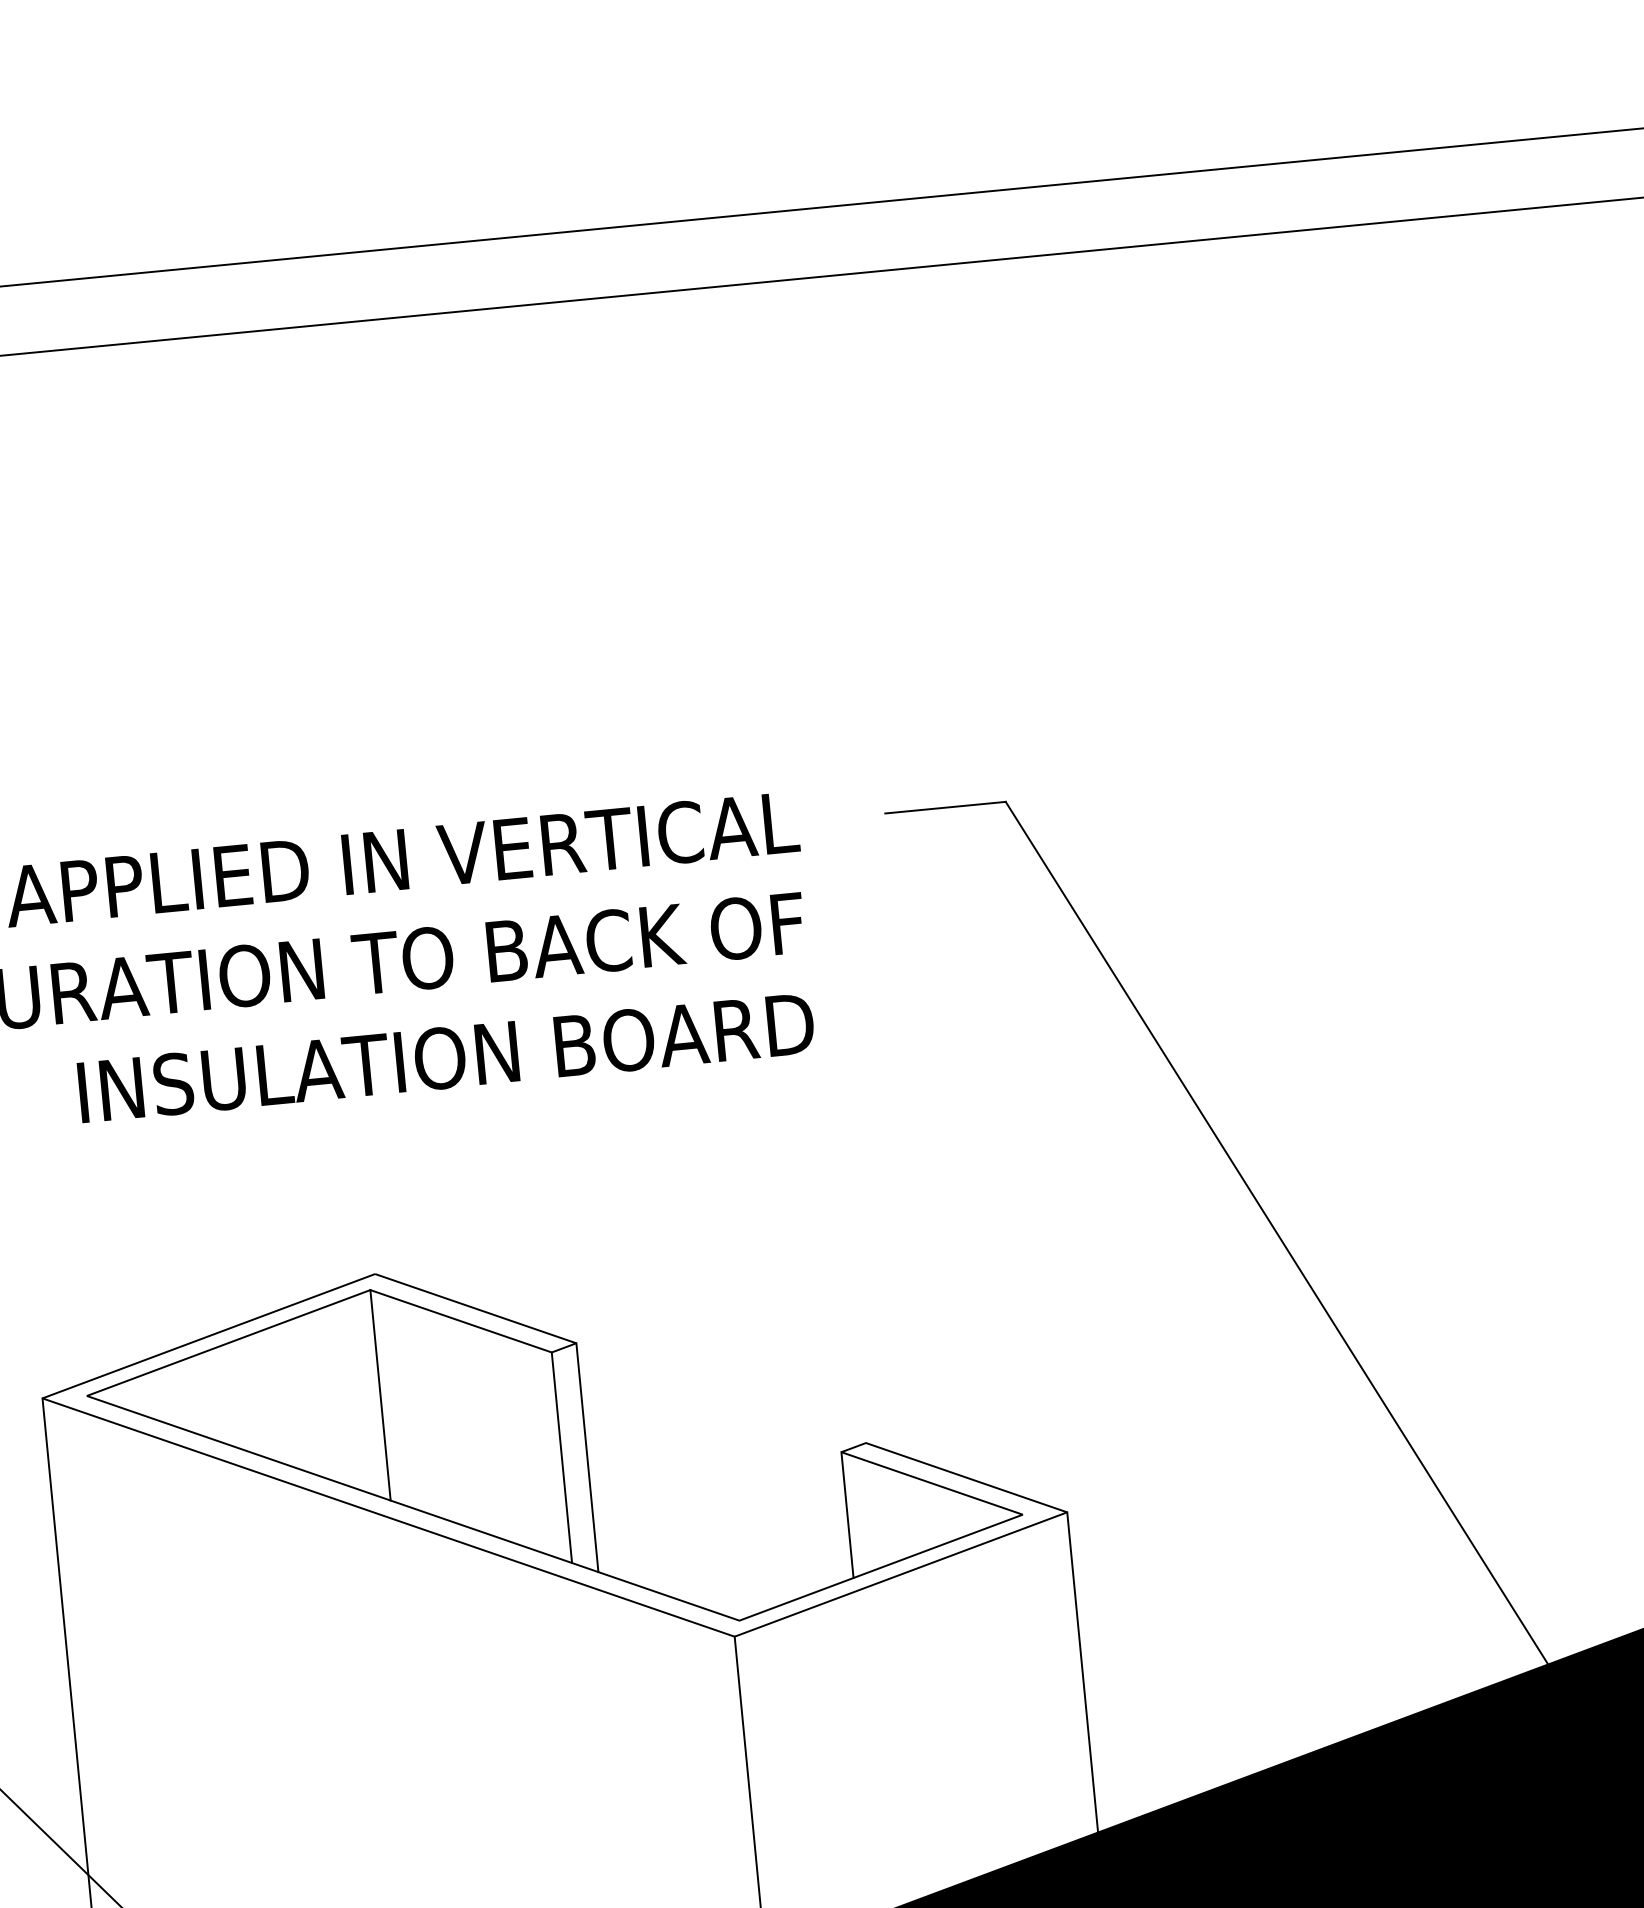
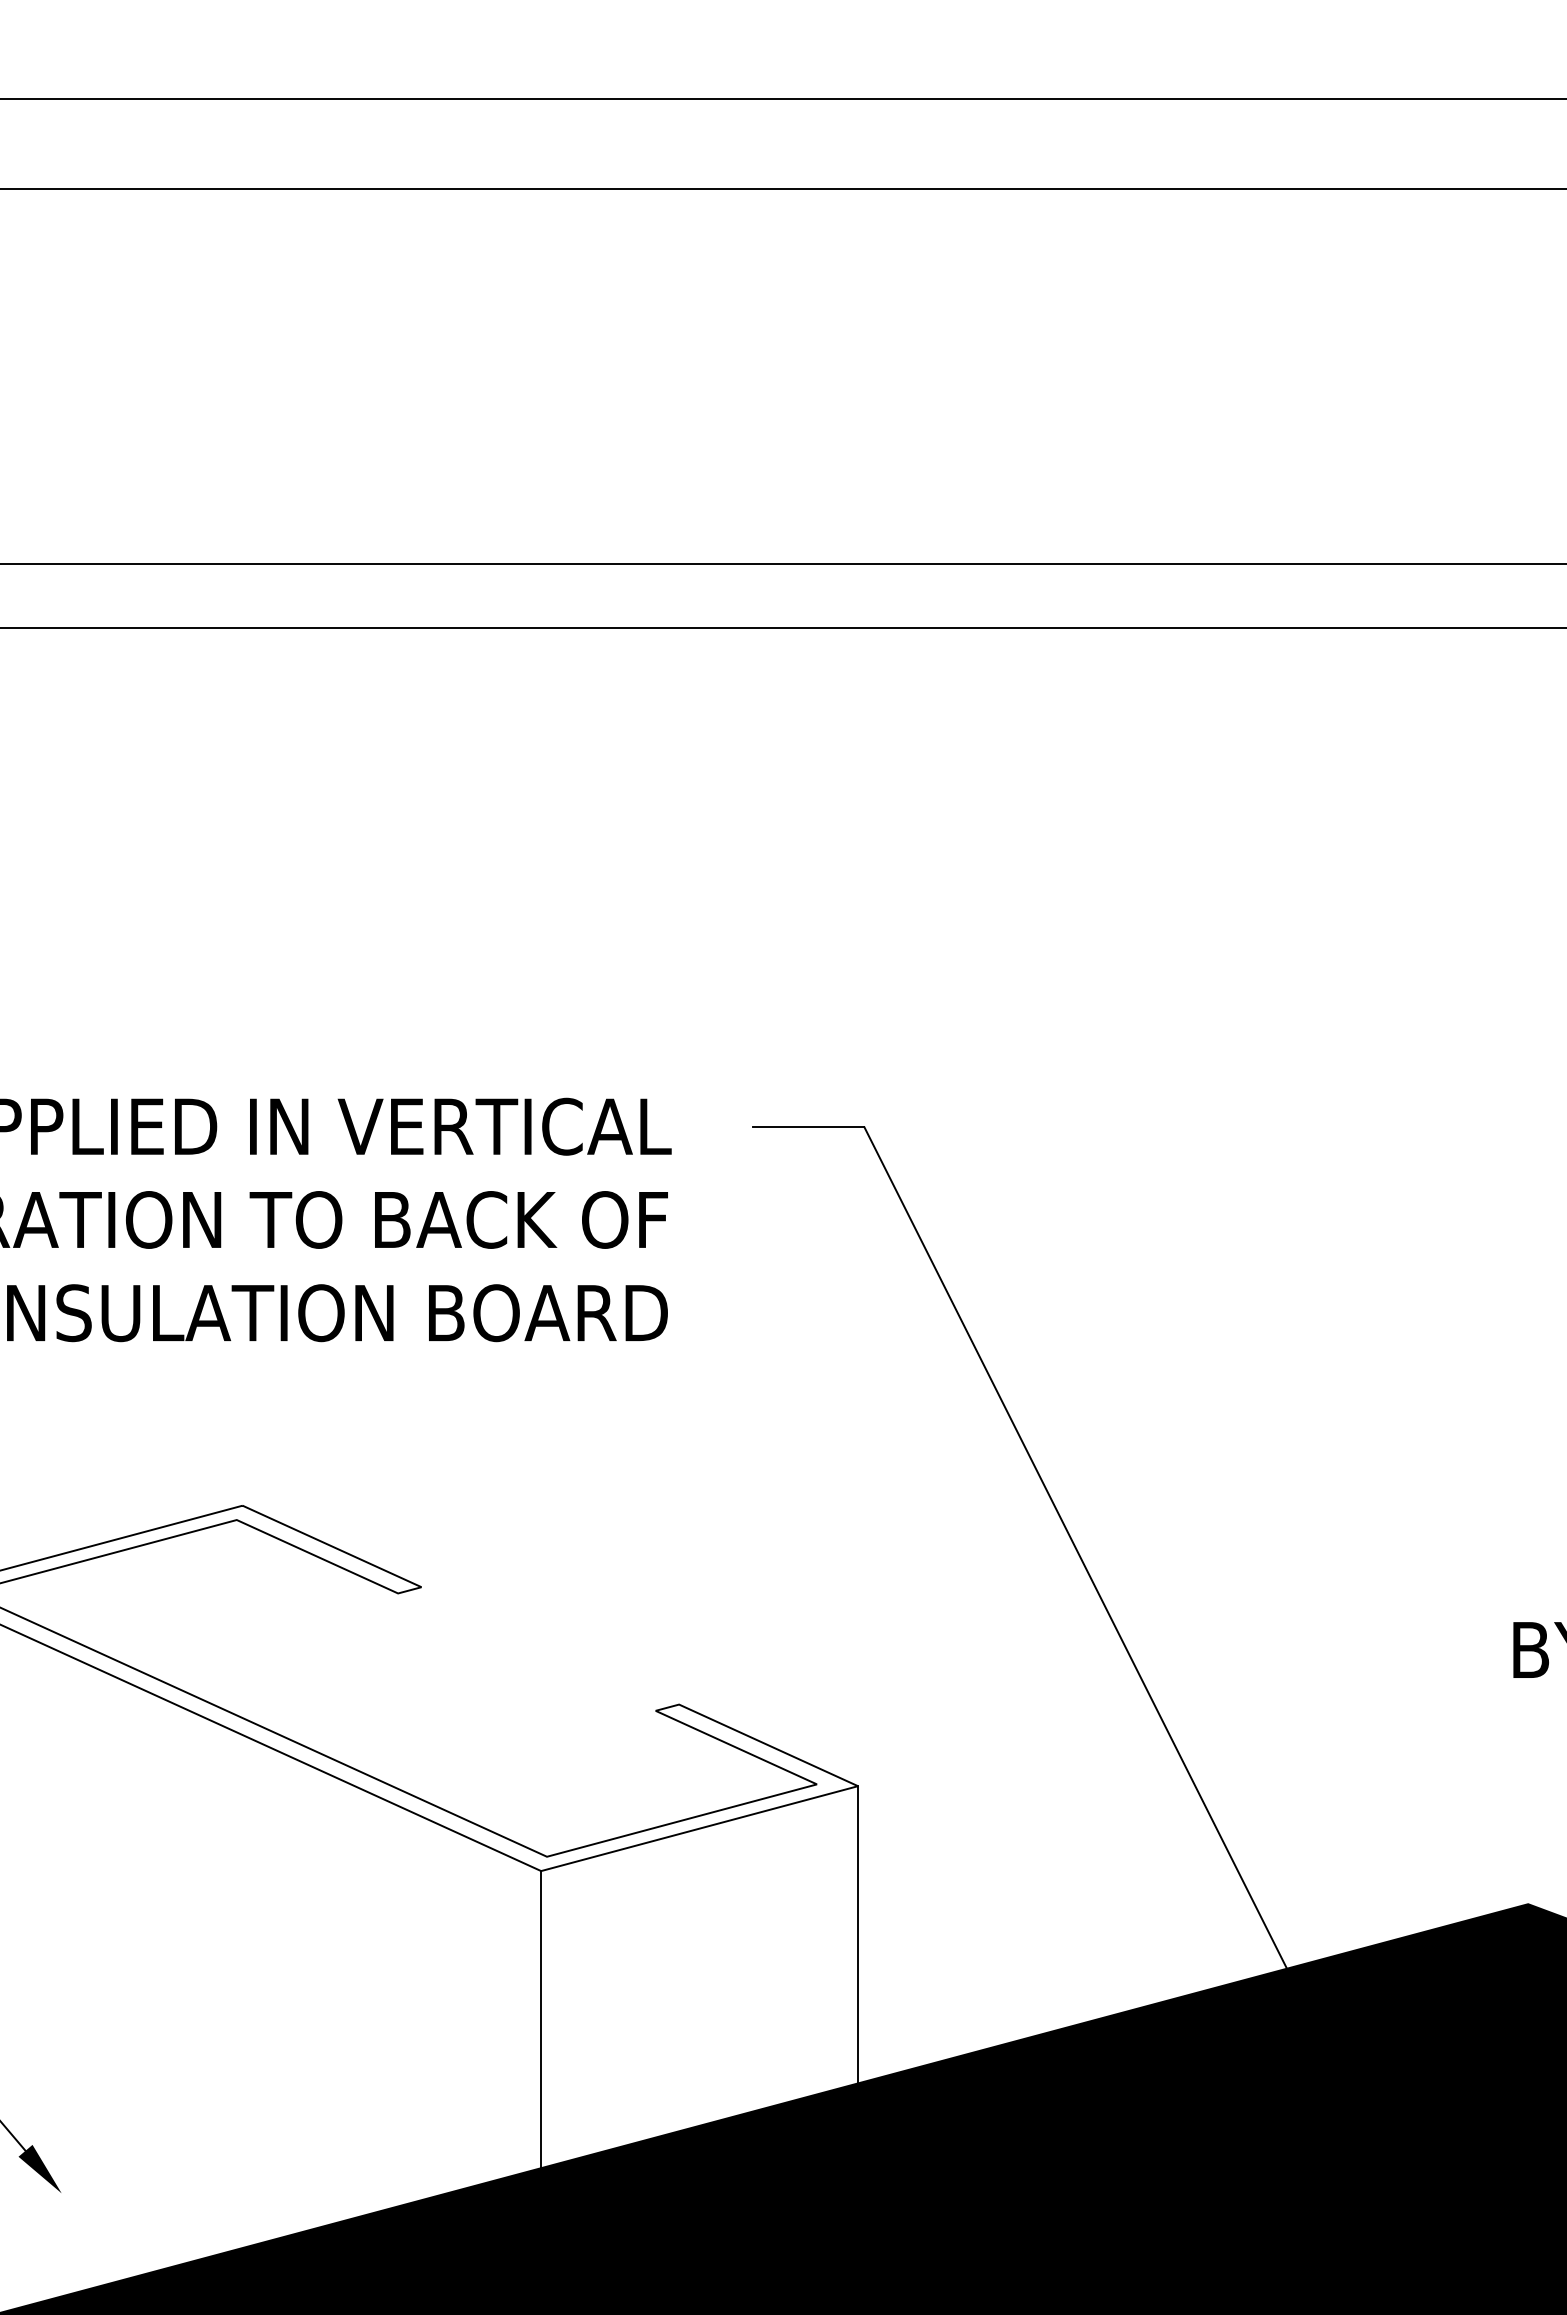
line: (380, 1395) -> (236, 1617), removed
line: (562, 1456) -> (398, 1690), removed
line: (587, 1457) -> (421, 1693), removed
line: (847, 1514) -> (655, 1768), removed

